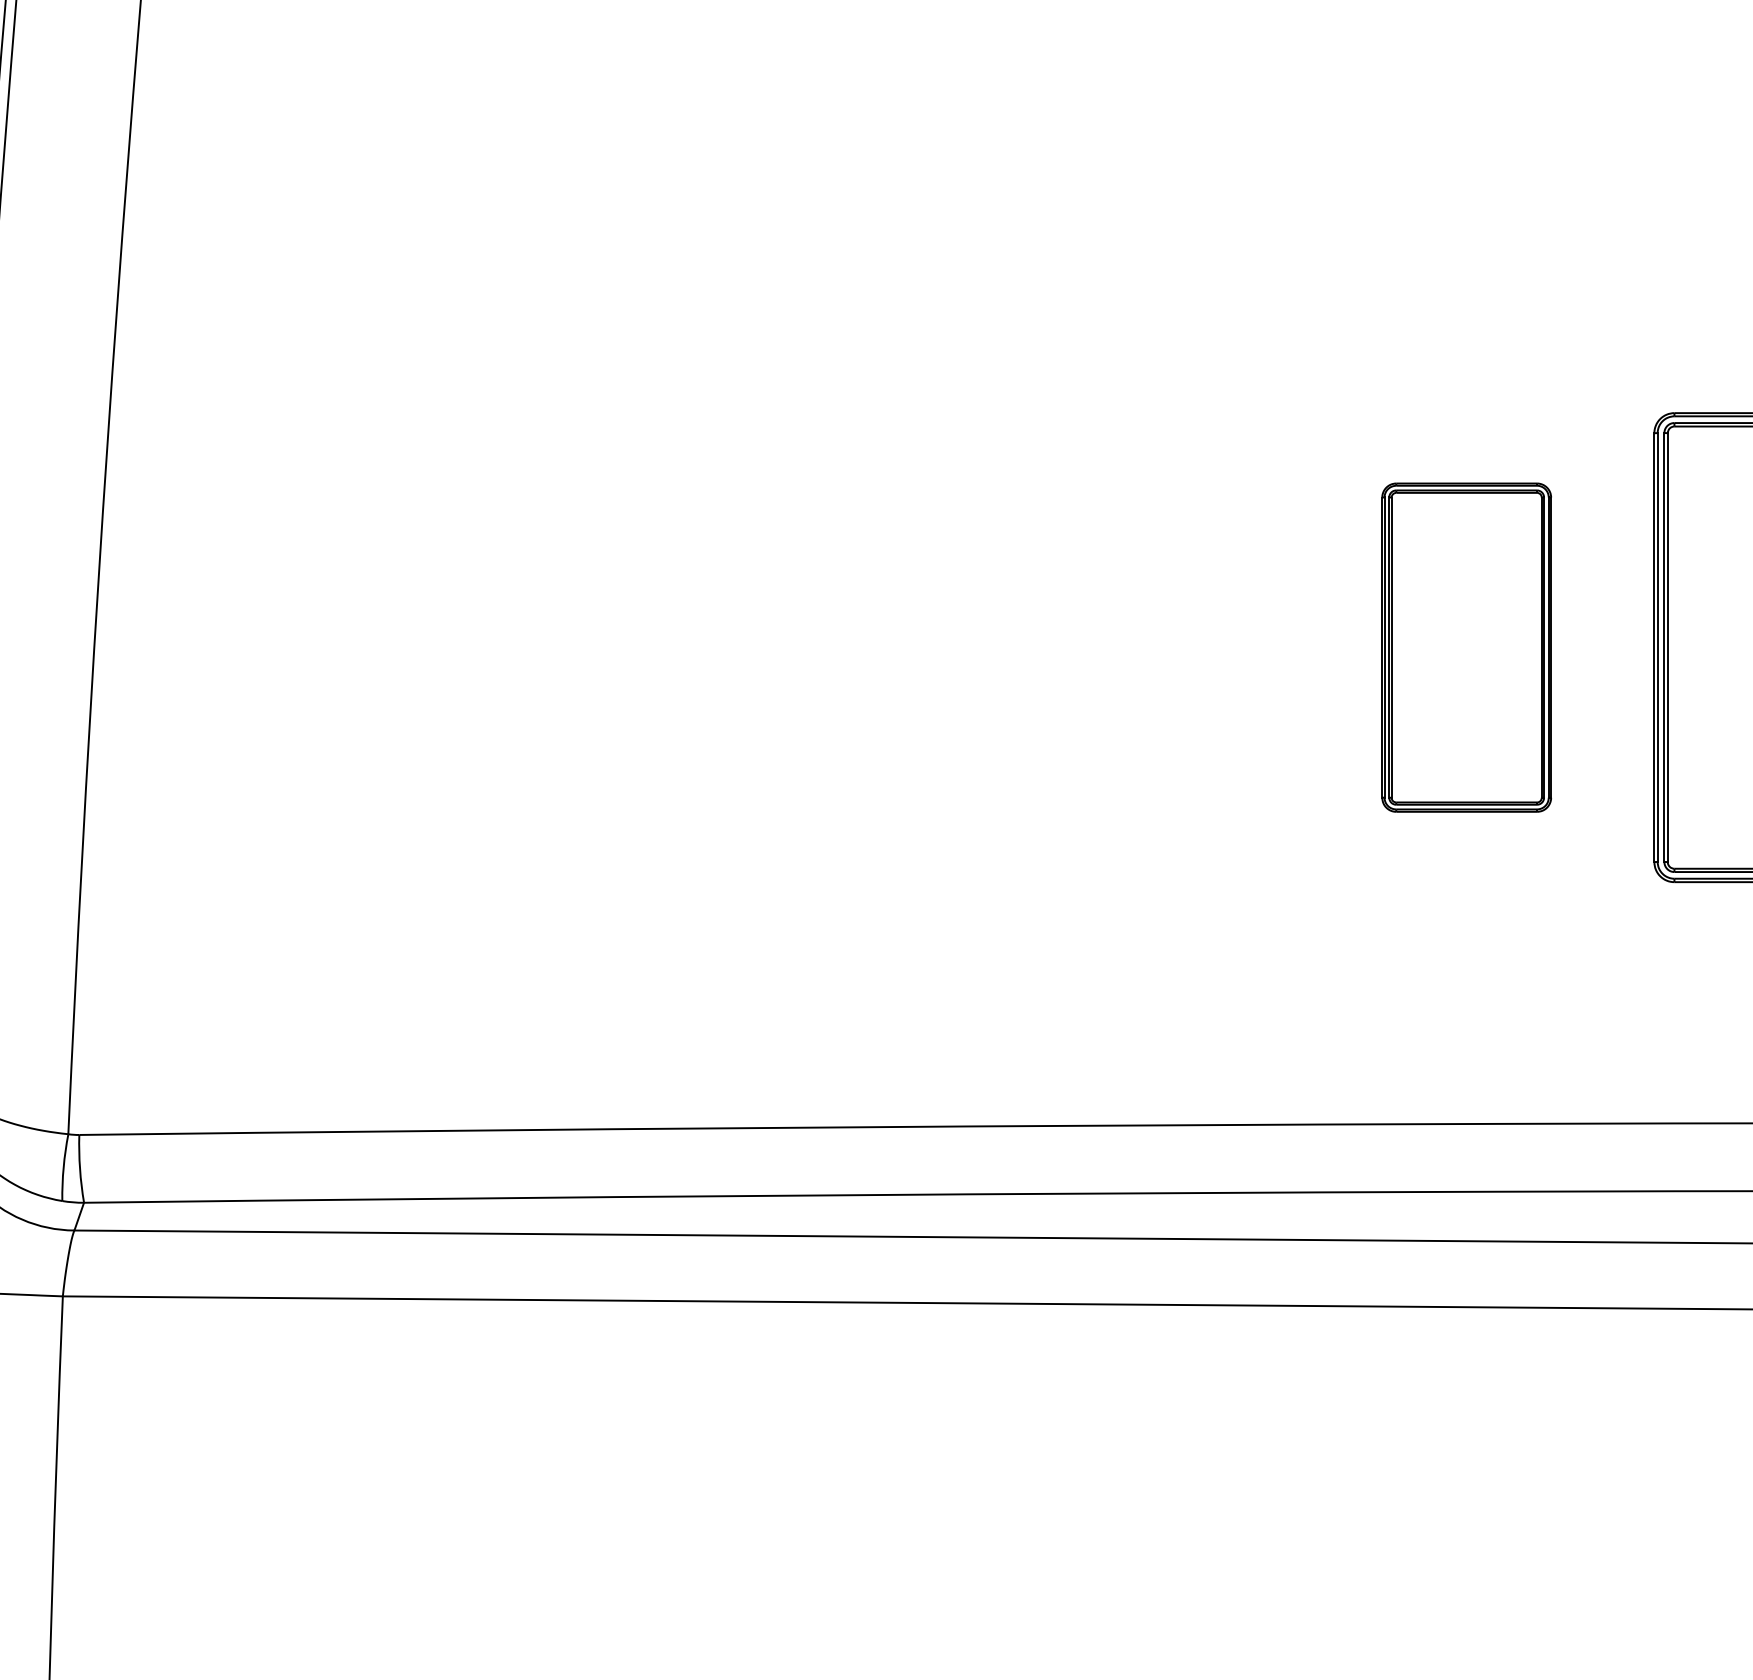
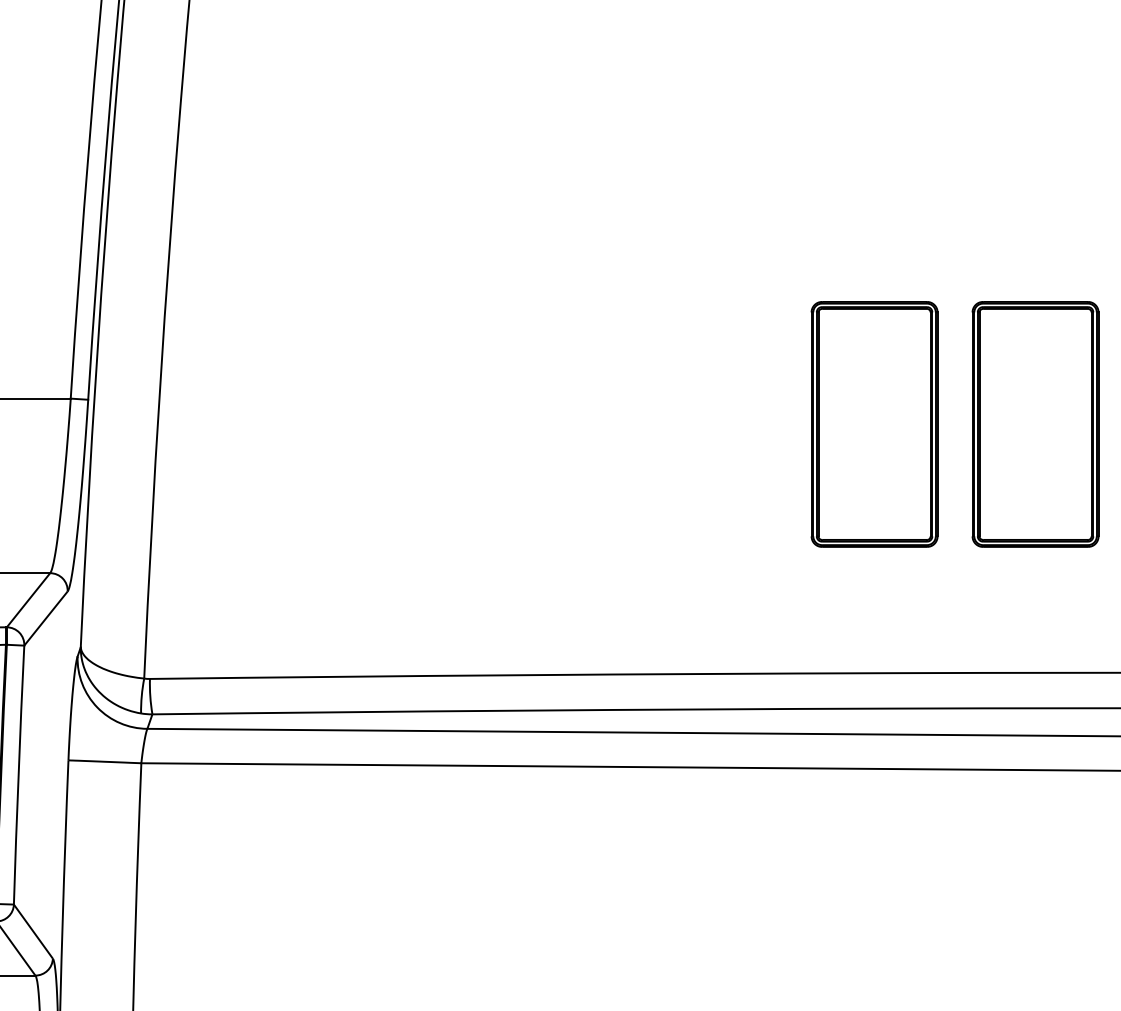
part: (1466, 647) -> (874, 424), size x1.43

